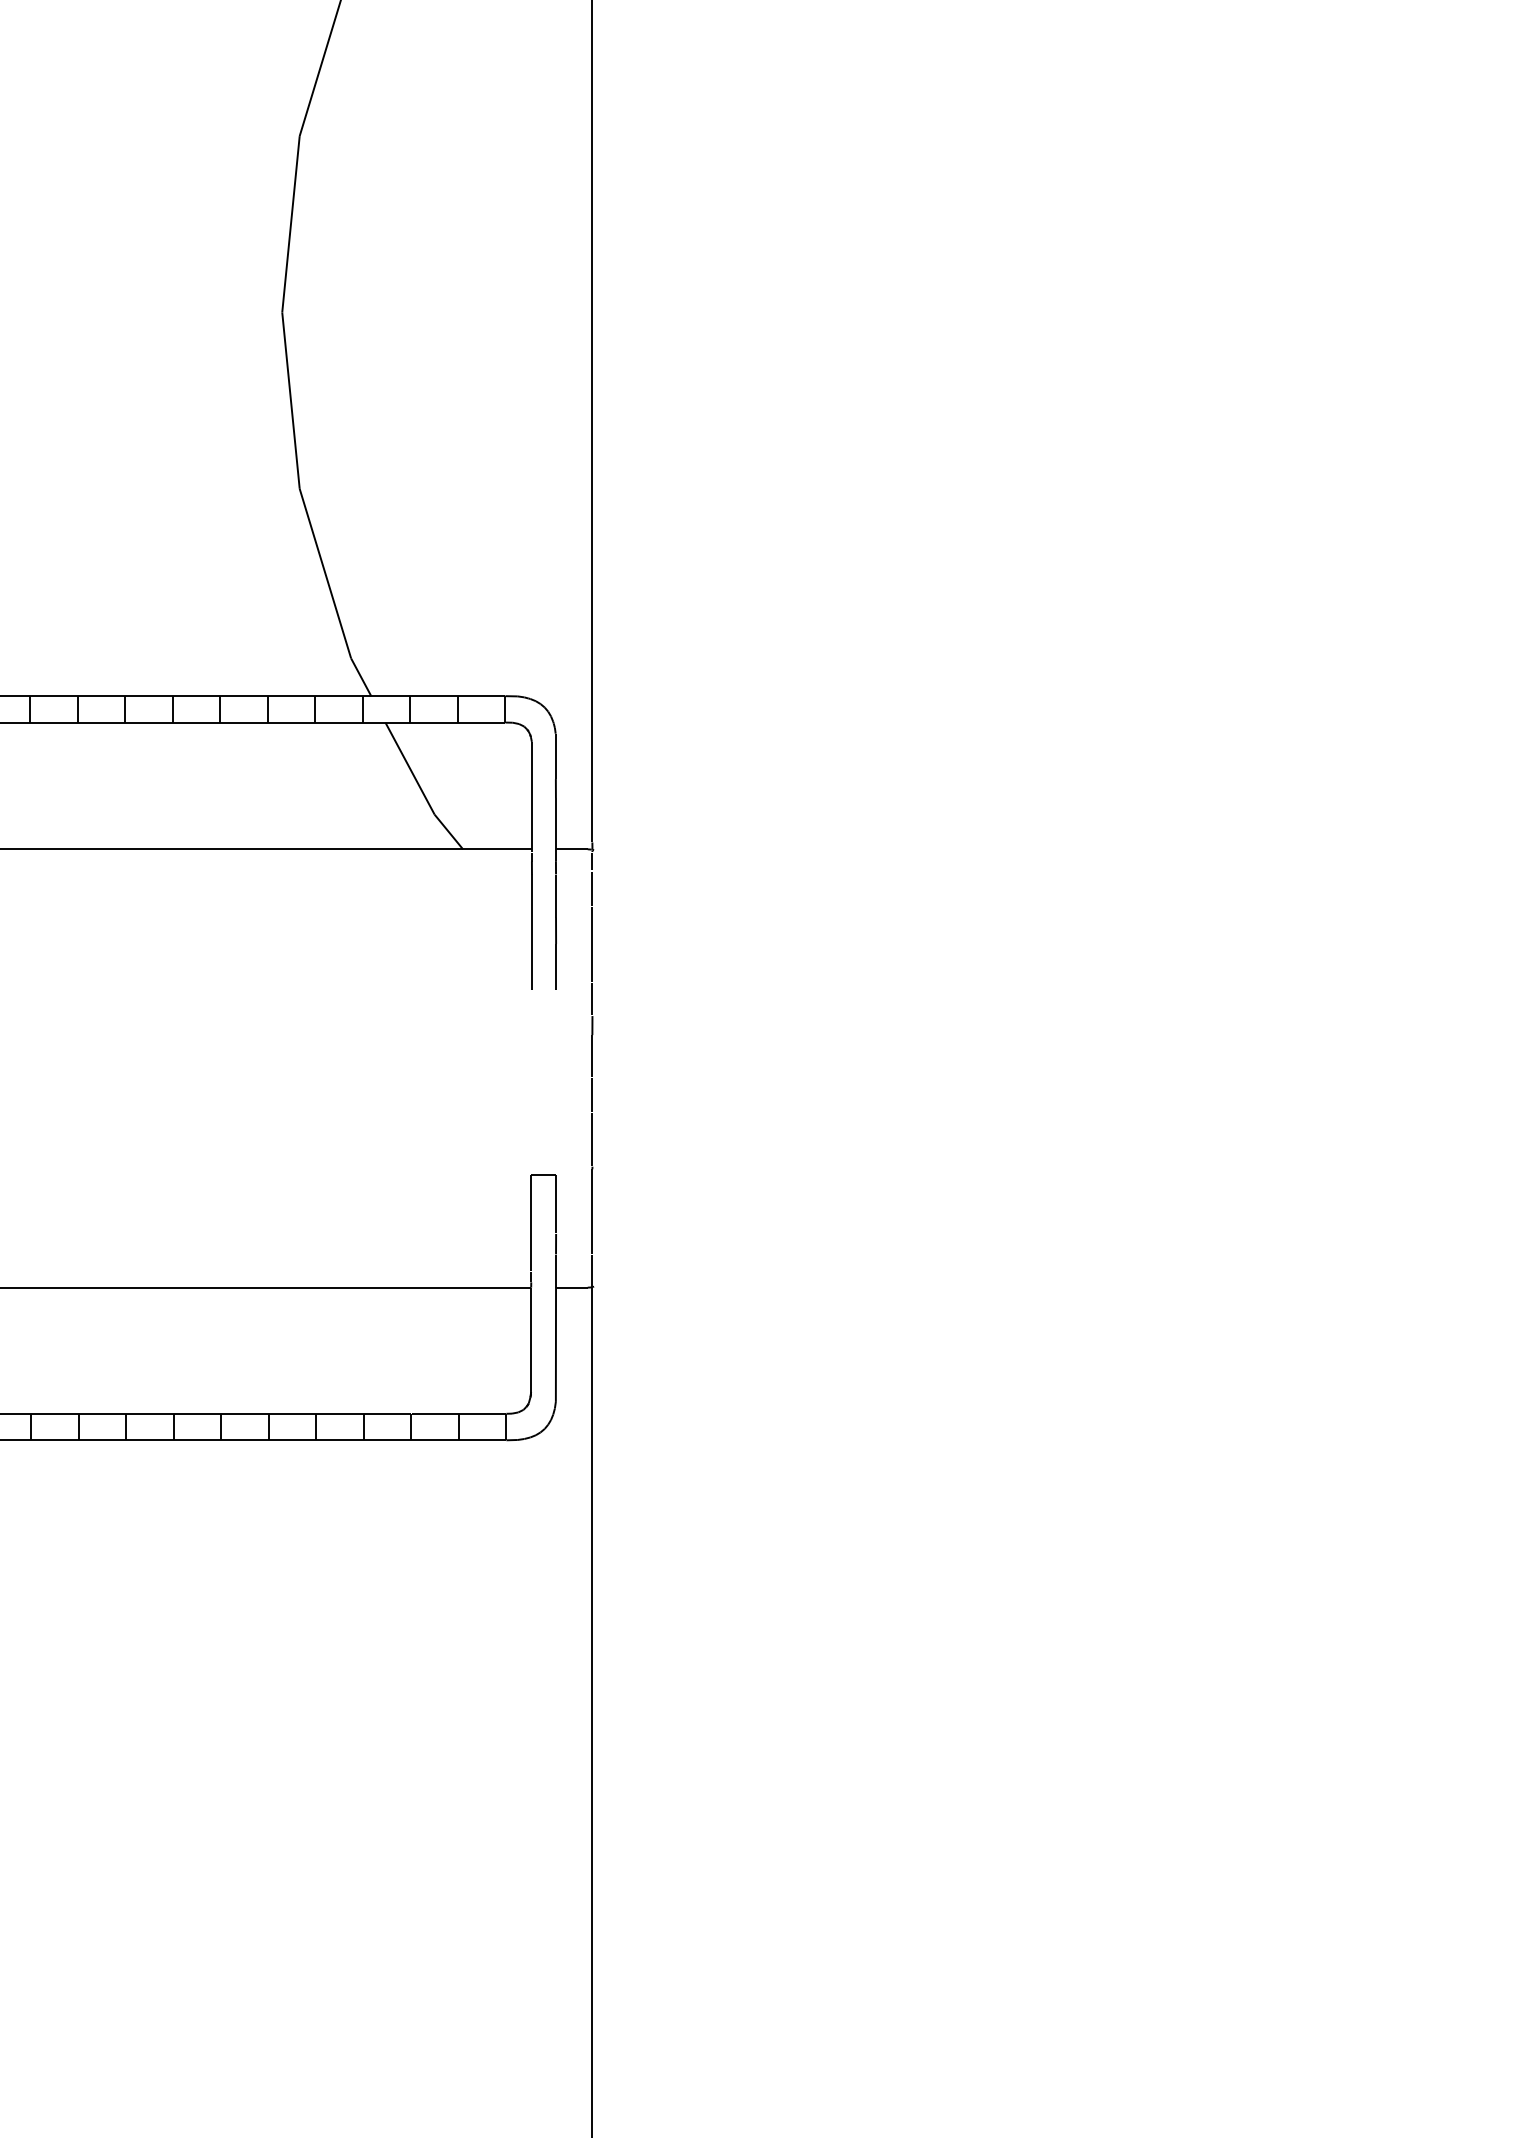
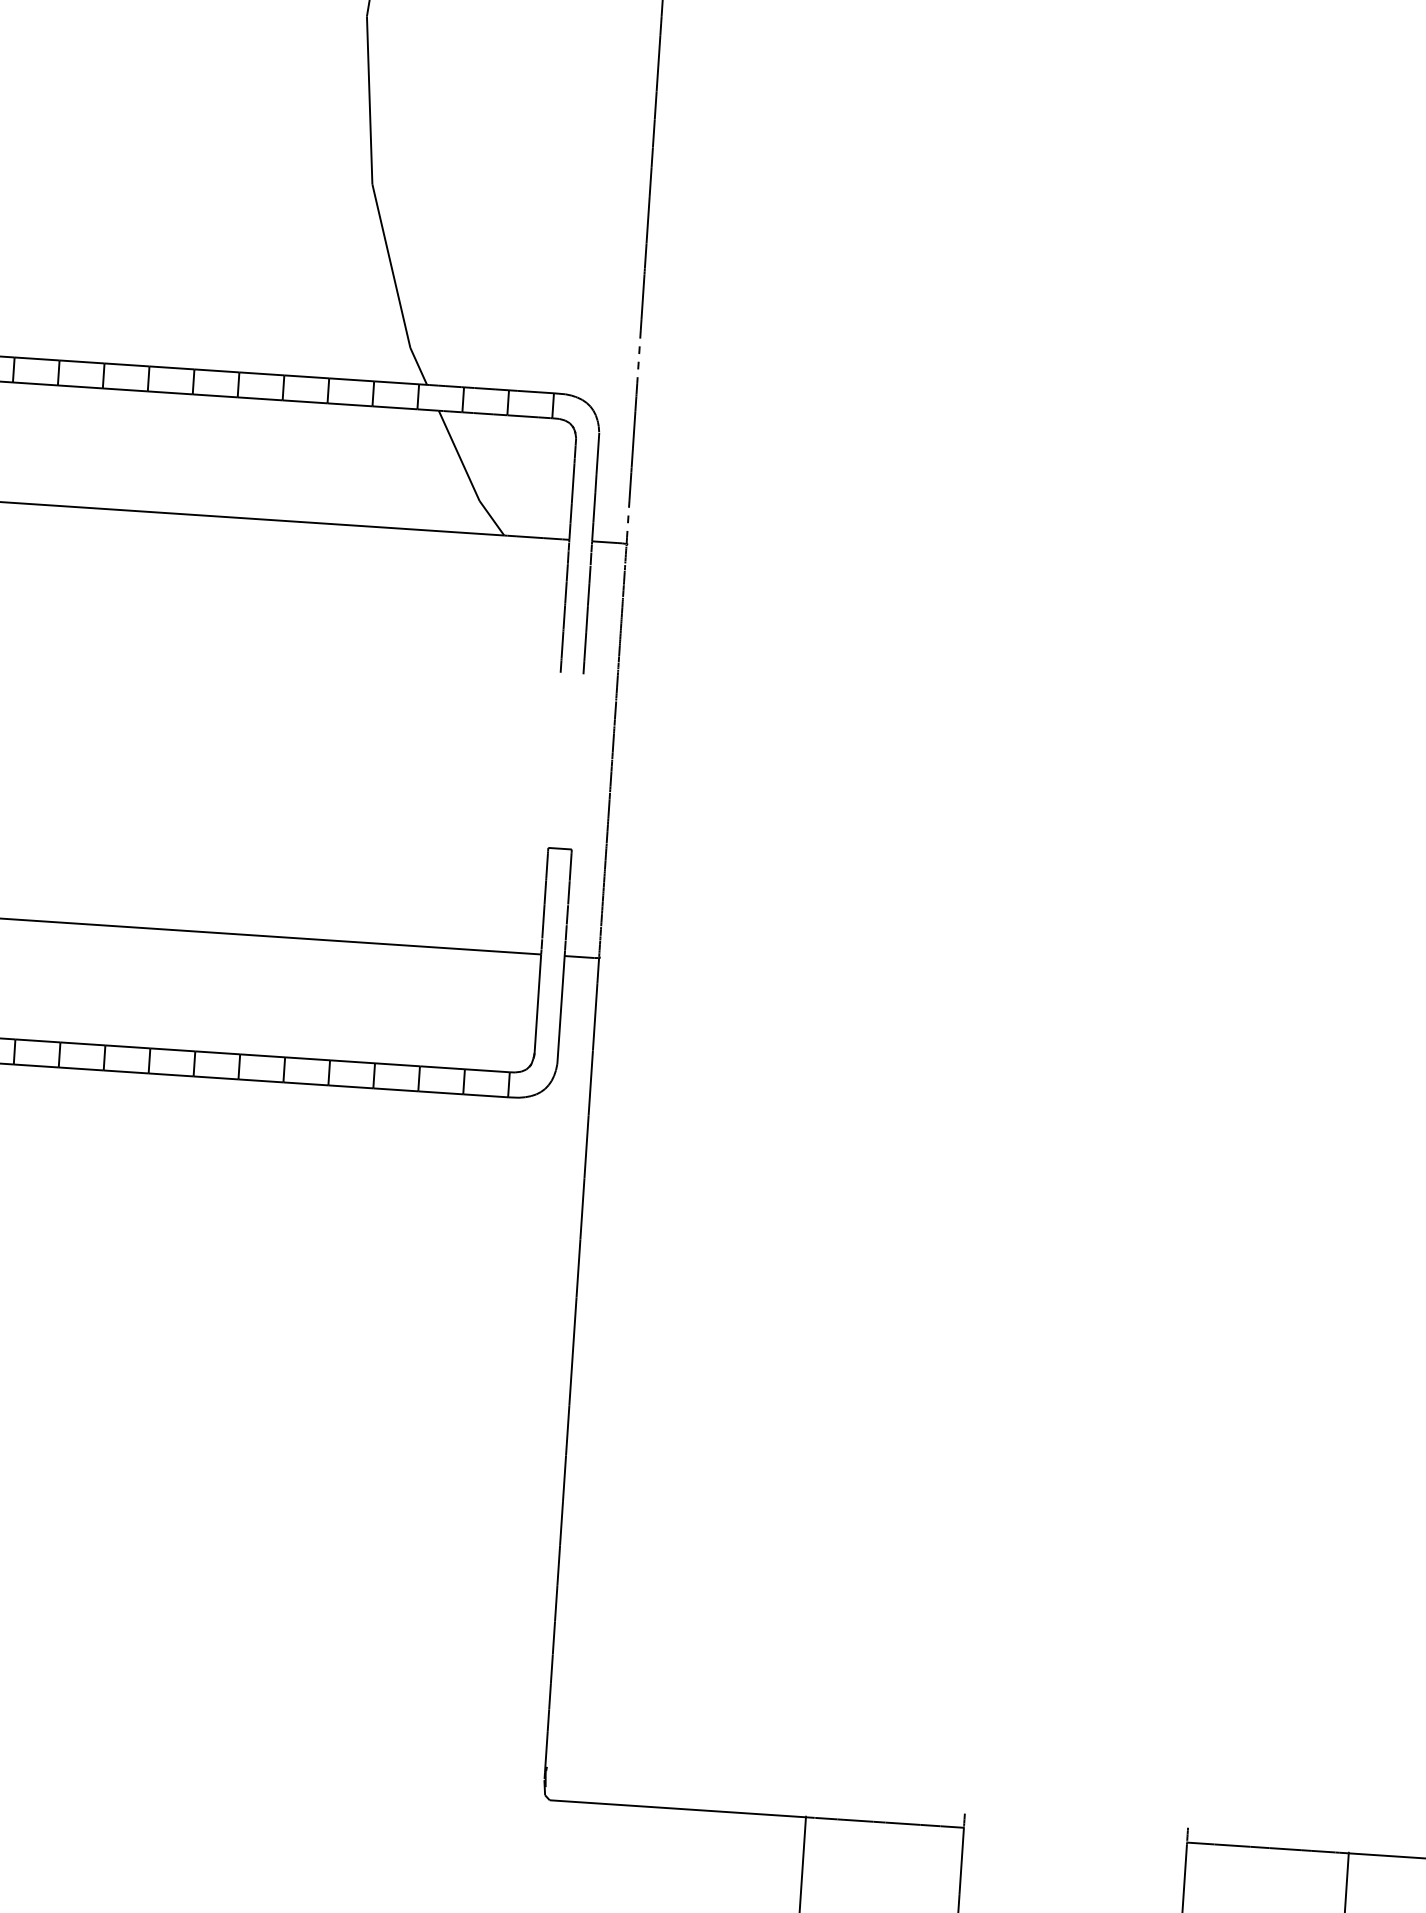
line: (592, 652) -> (639, 357), solid -> dashed
line: (592, 822) -> (628, 518), solid -> dashed

